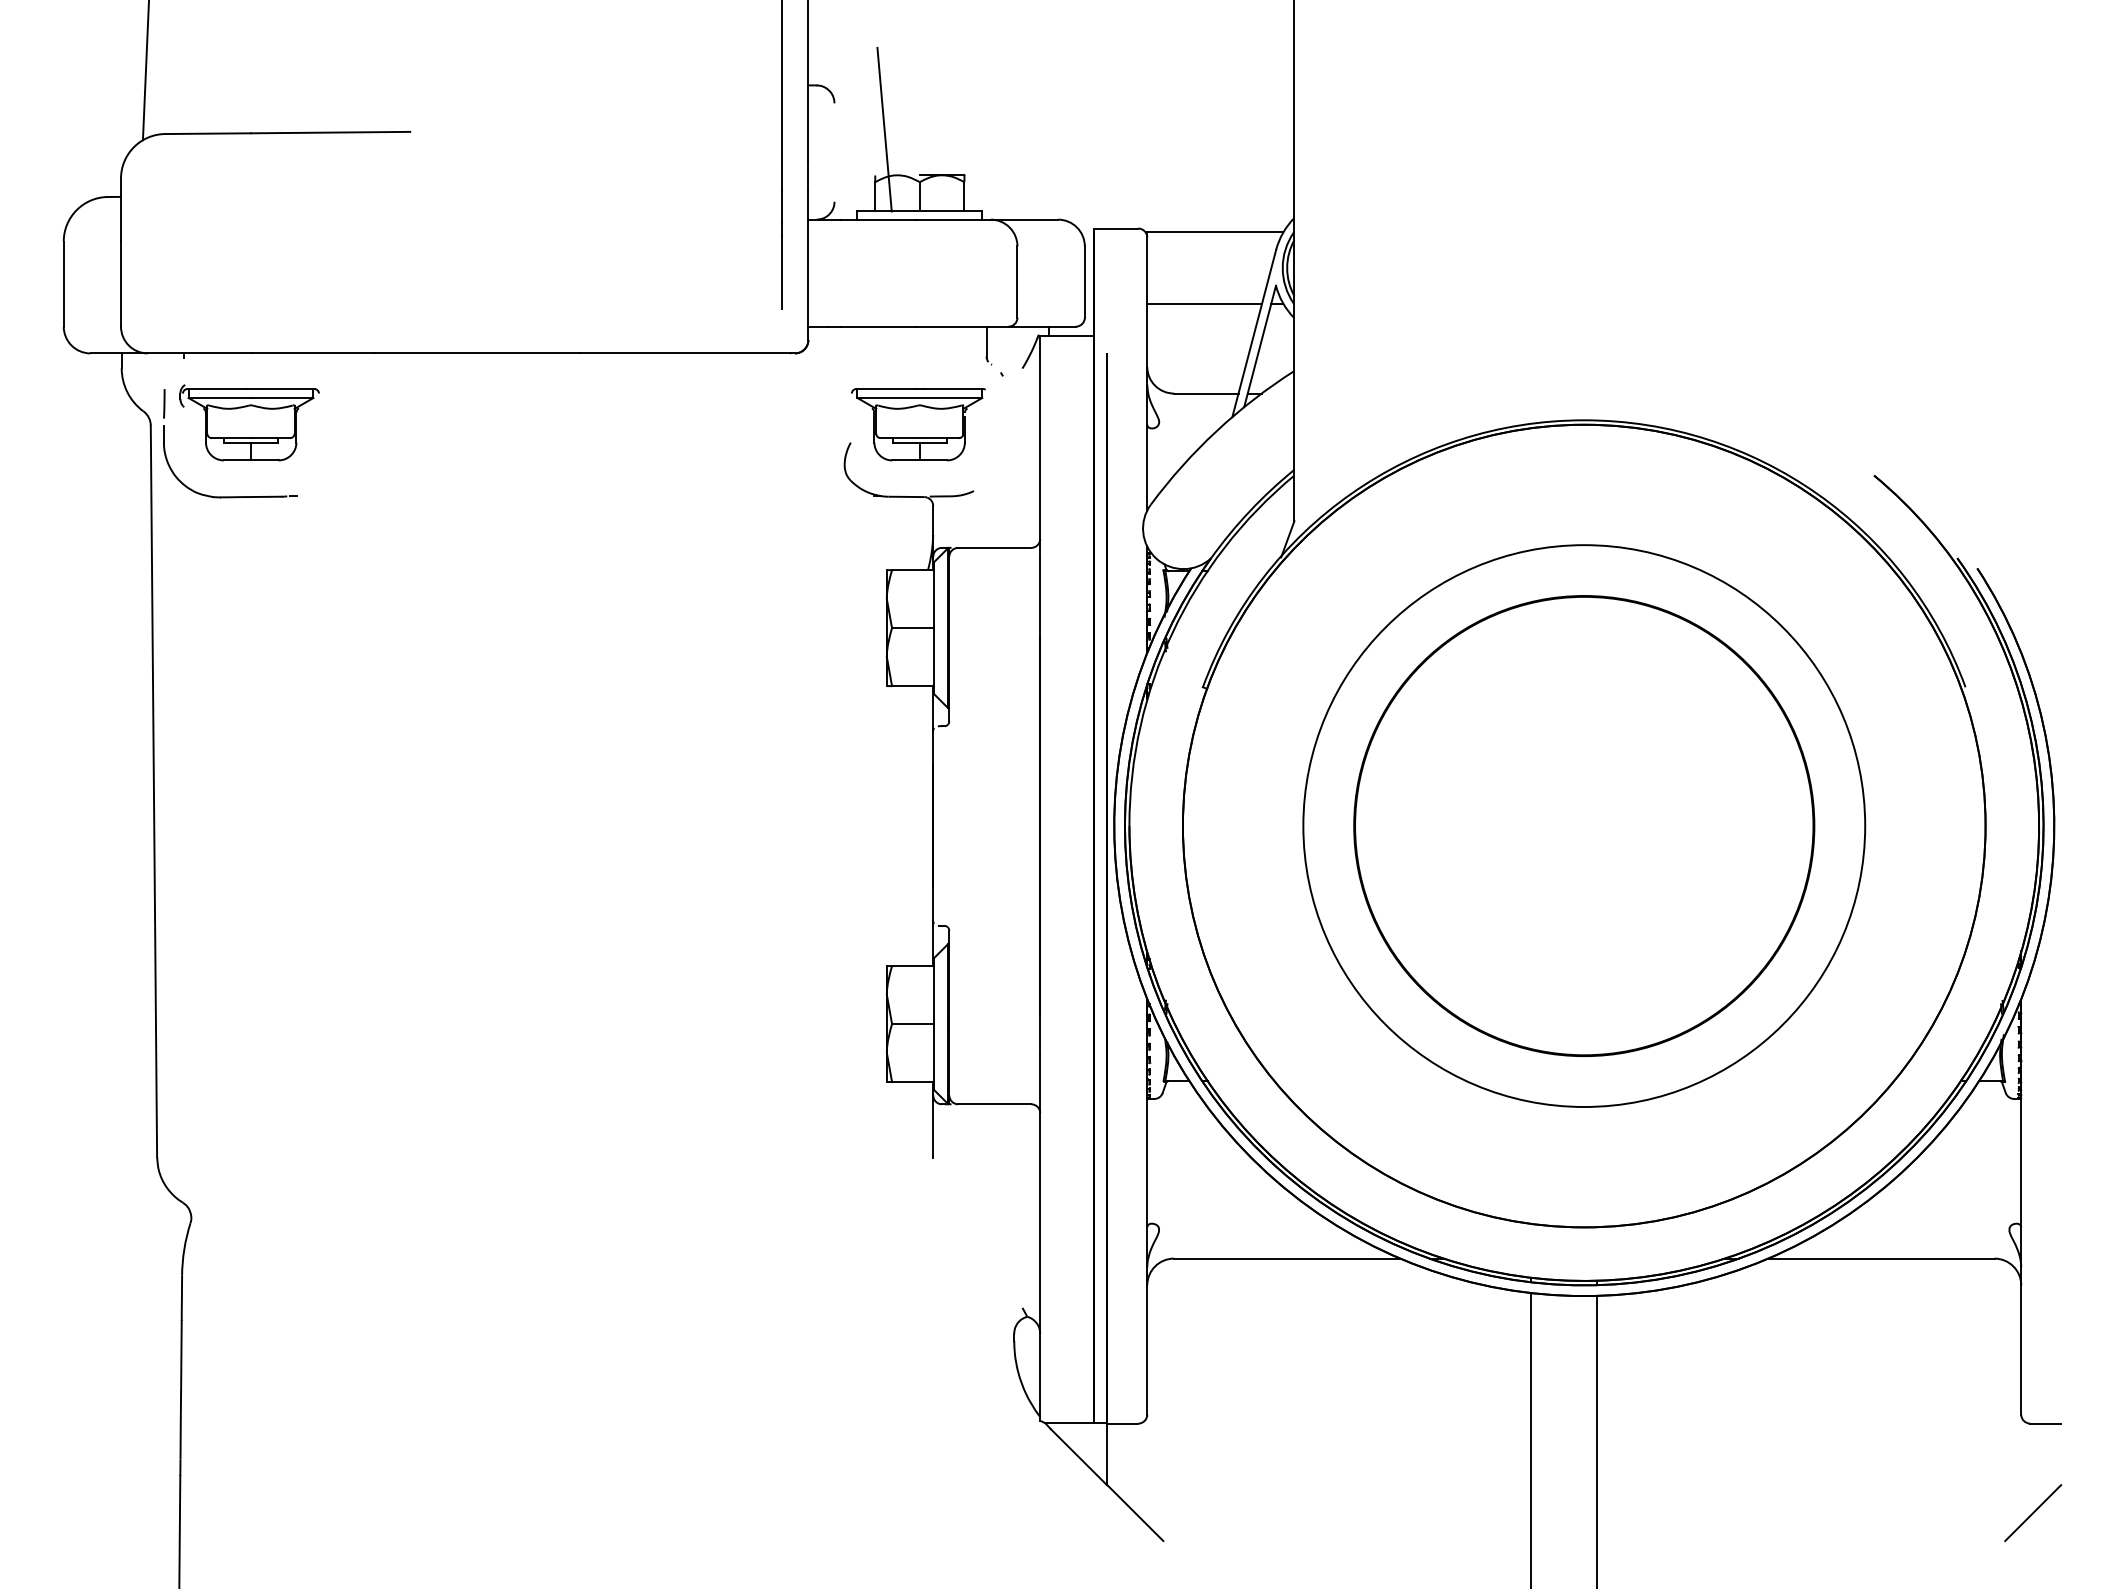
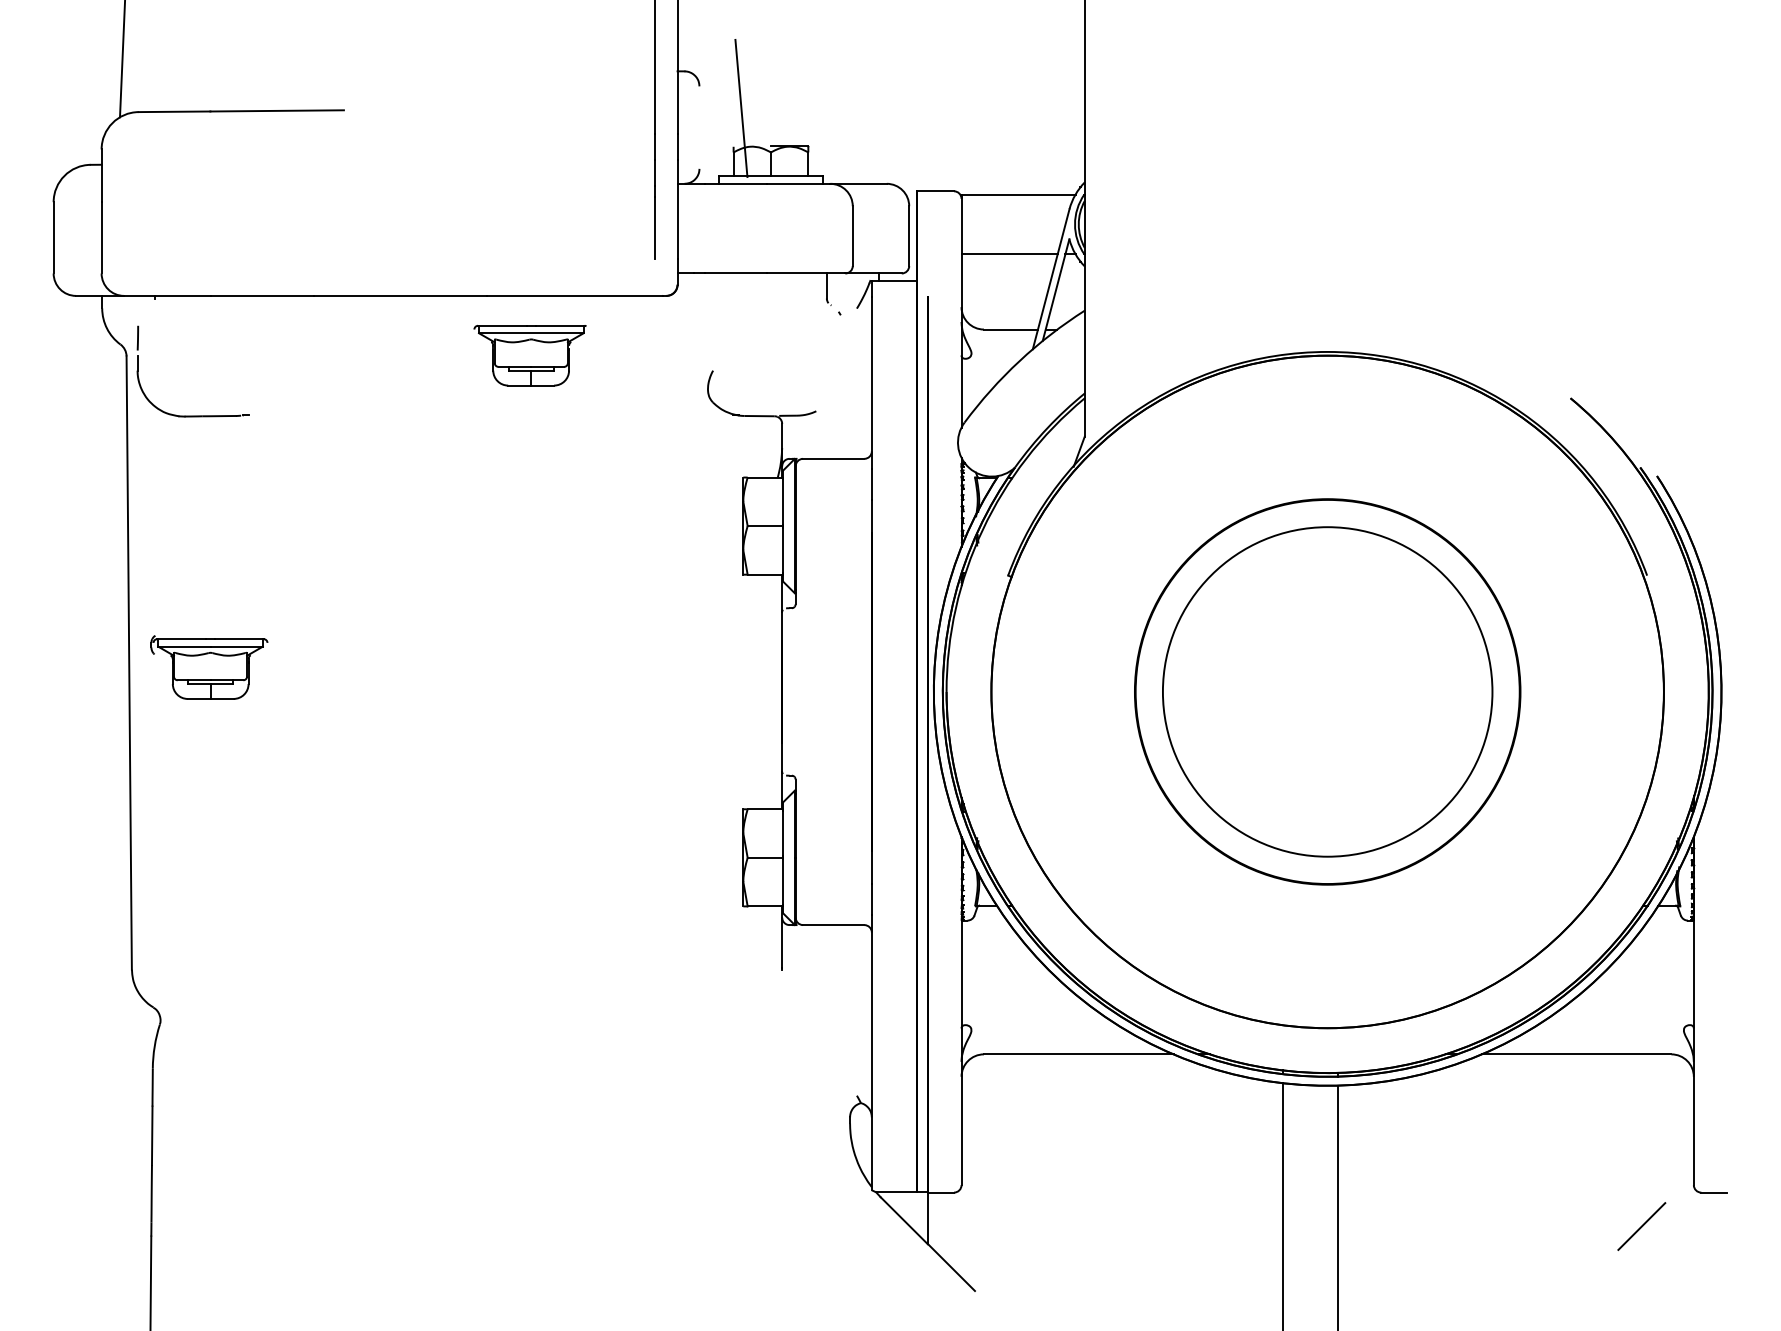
part: (249, 422) -> (209, 667), moved
part: (918, 424) -> (530, 355), moved
circle: (1584, 825) -> (1327, 691), size x0.7
line: (2033, 1513) -> (1642, 1226), moved

